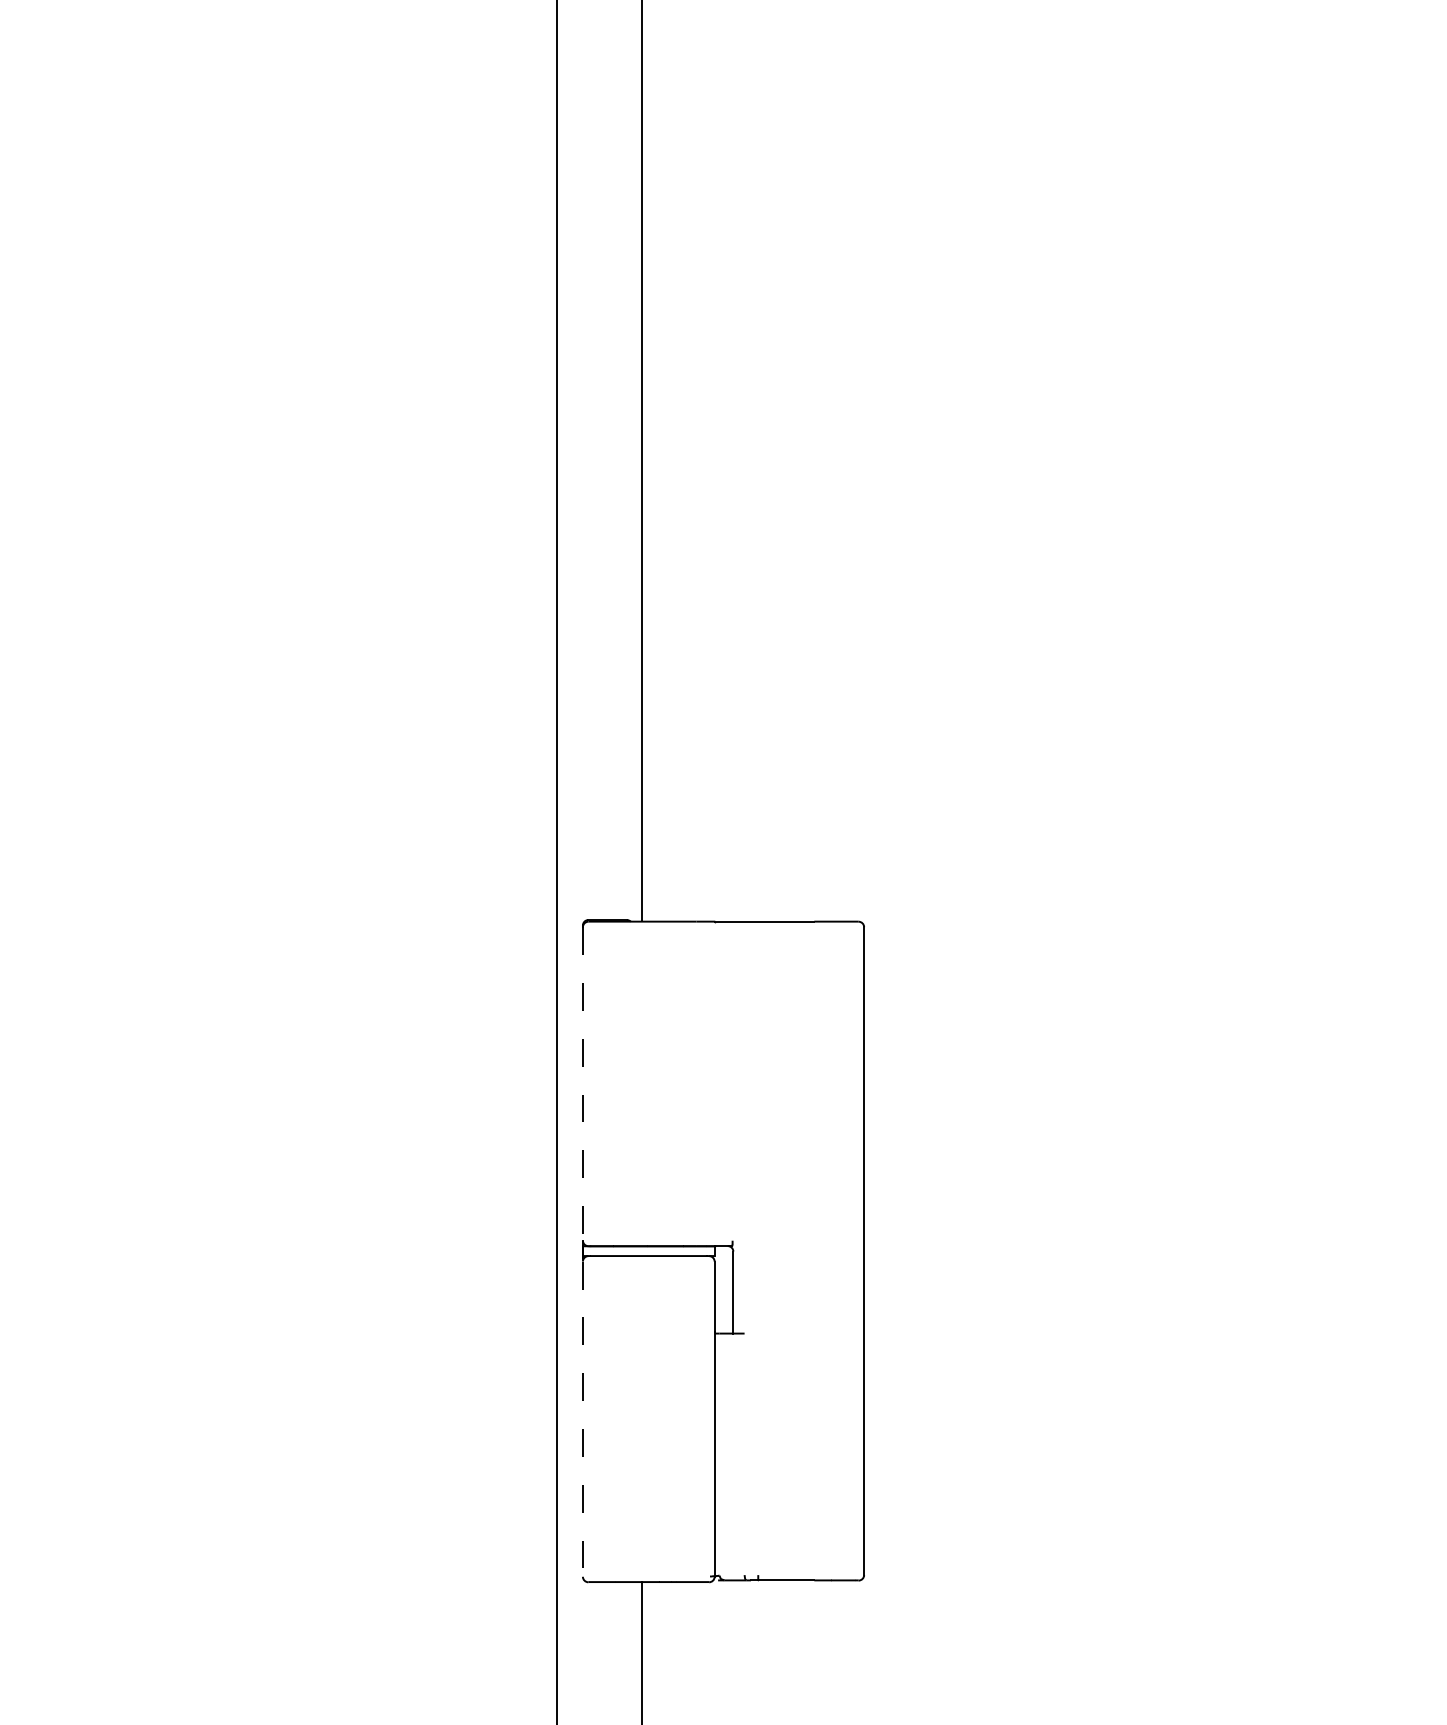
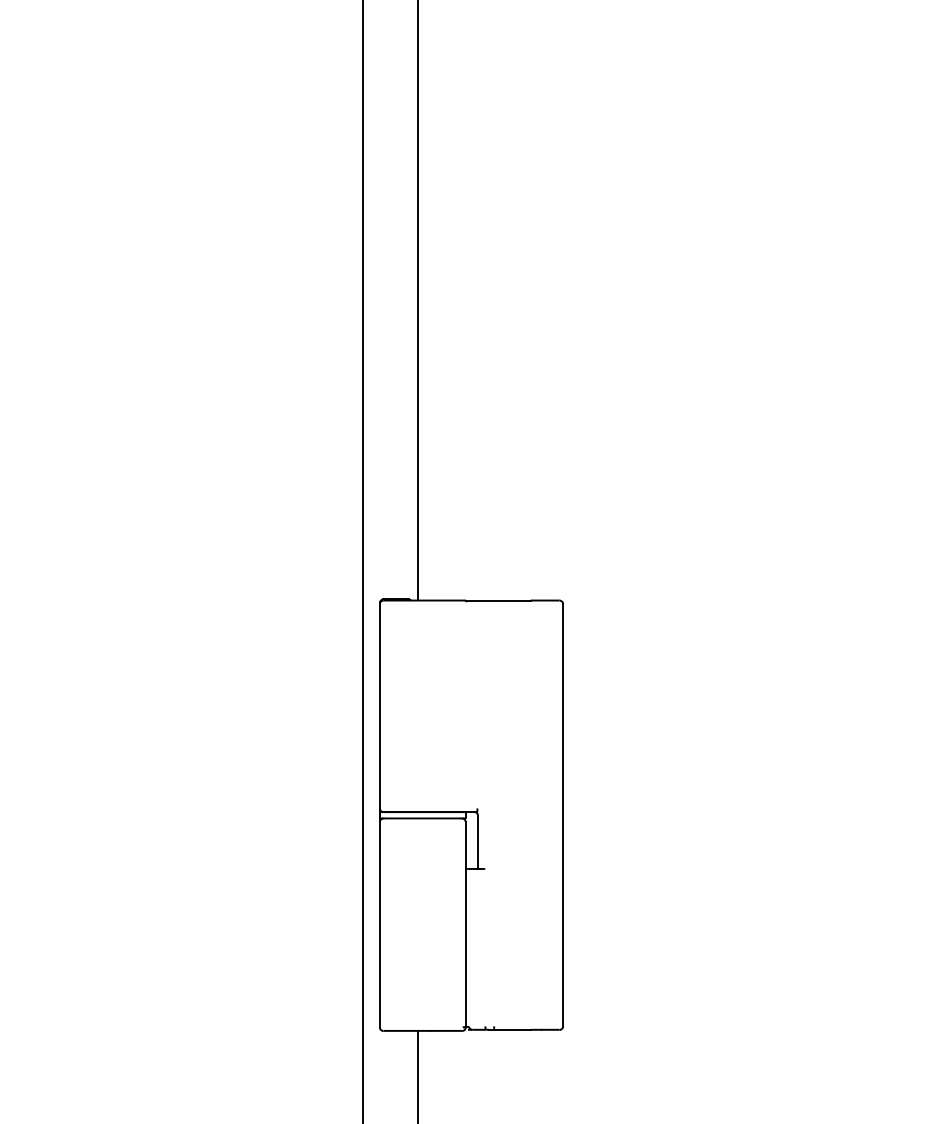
line: (583, 1084) -> (380, 706), dashed -> solid
line: (583, 1418) -> (380, 924), dashed -> solid

